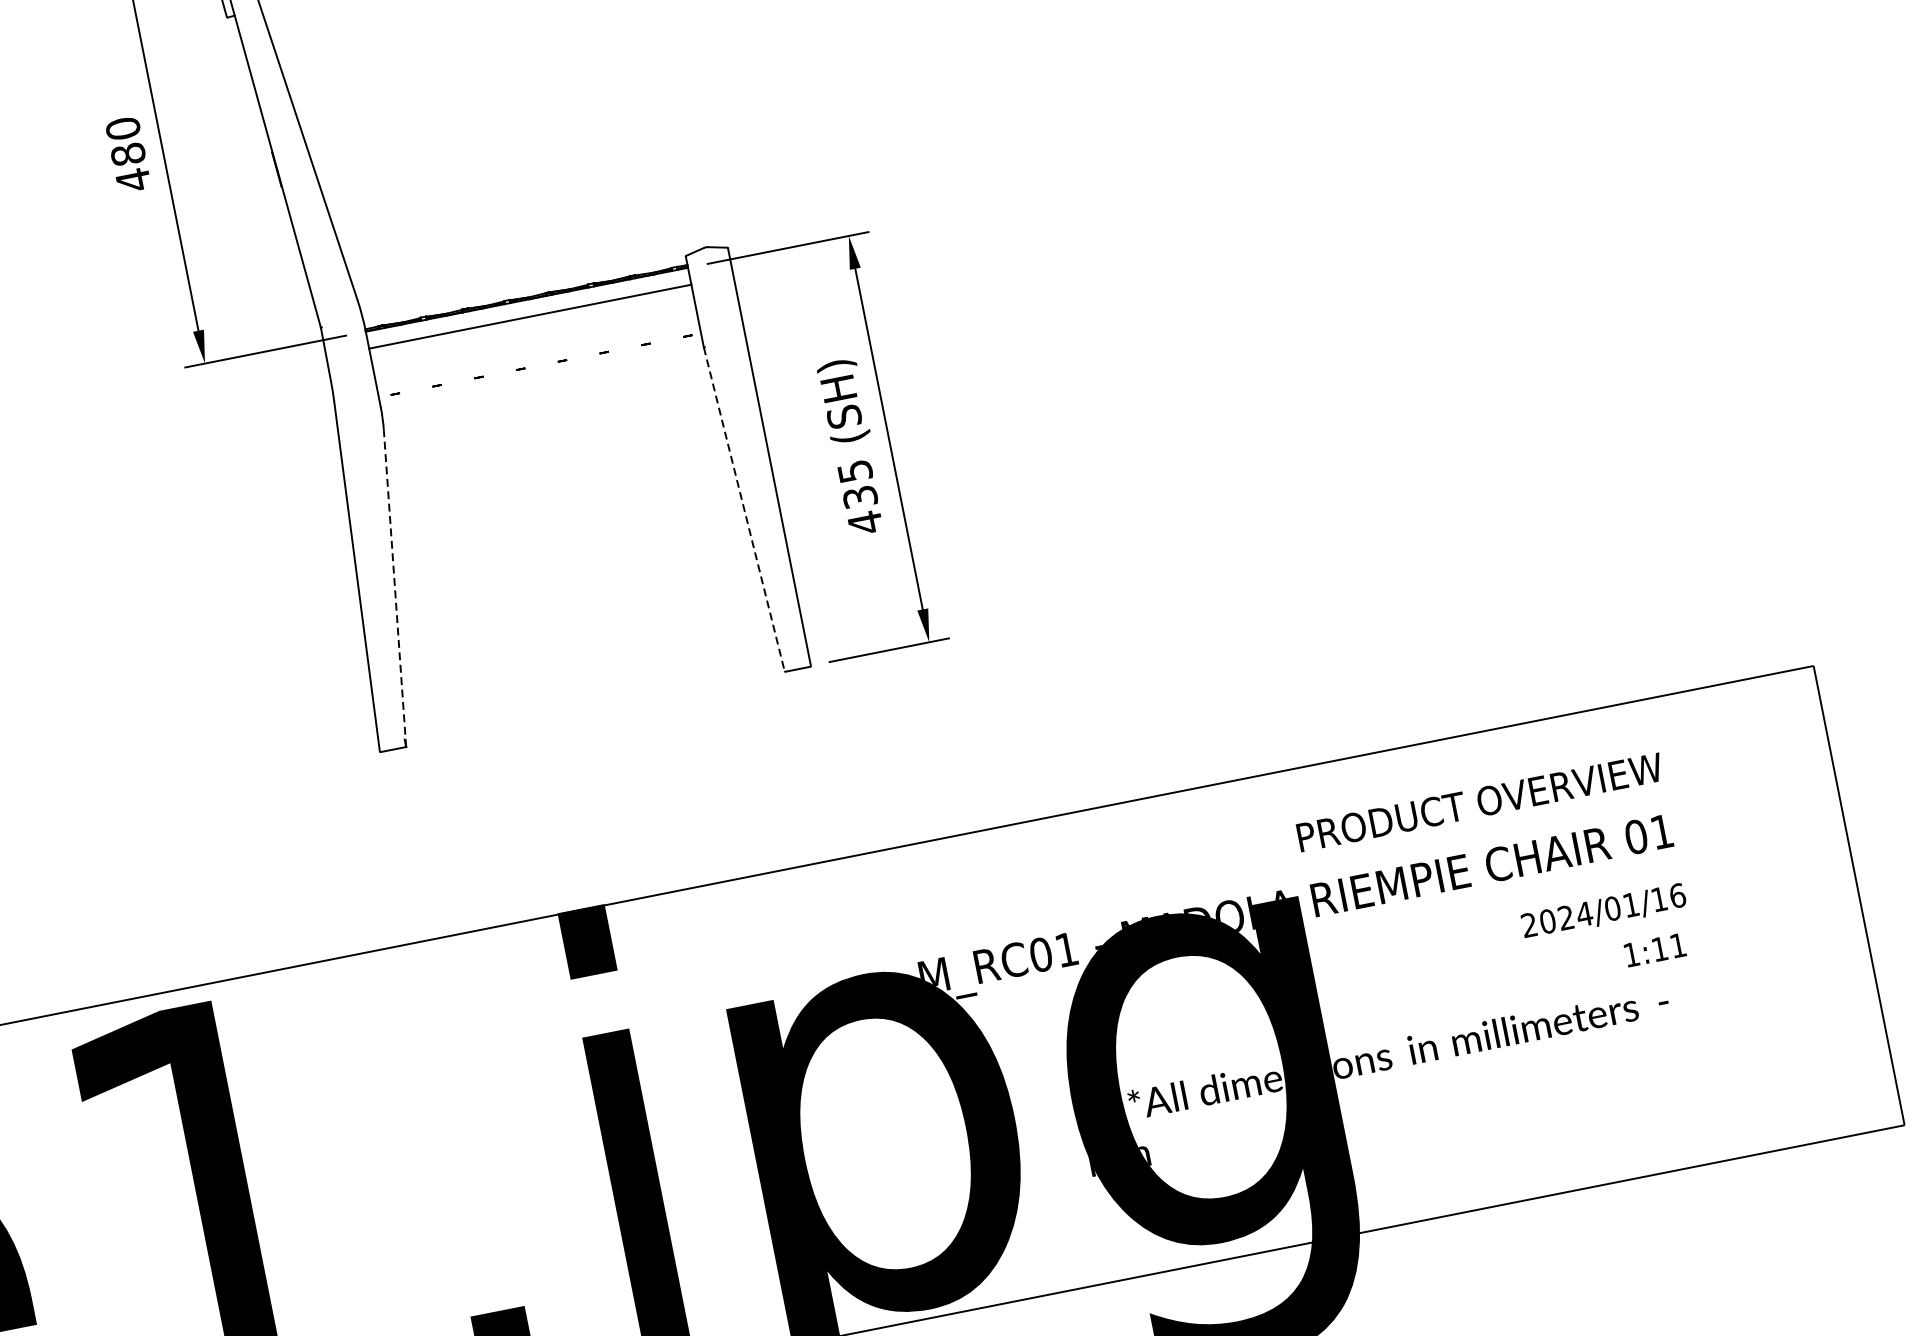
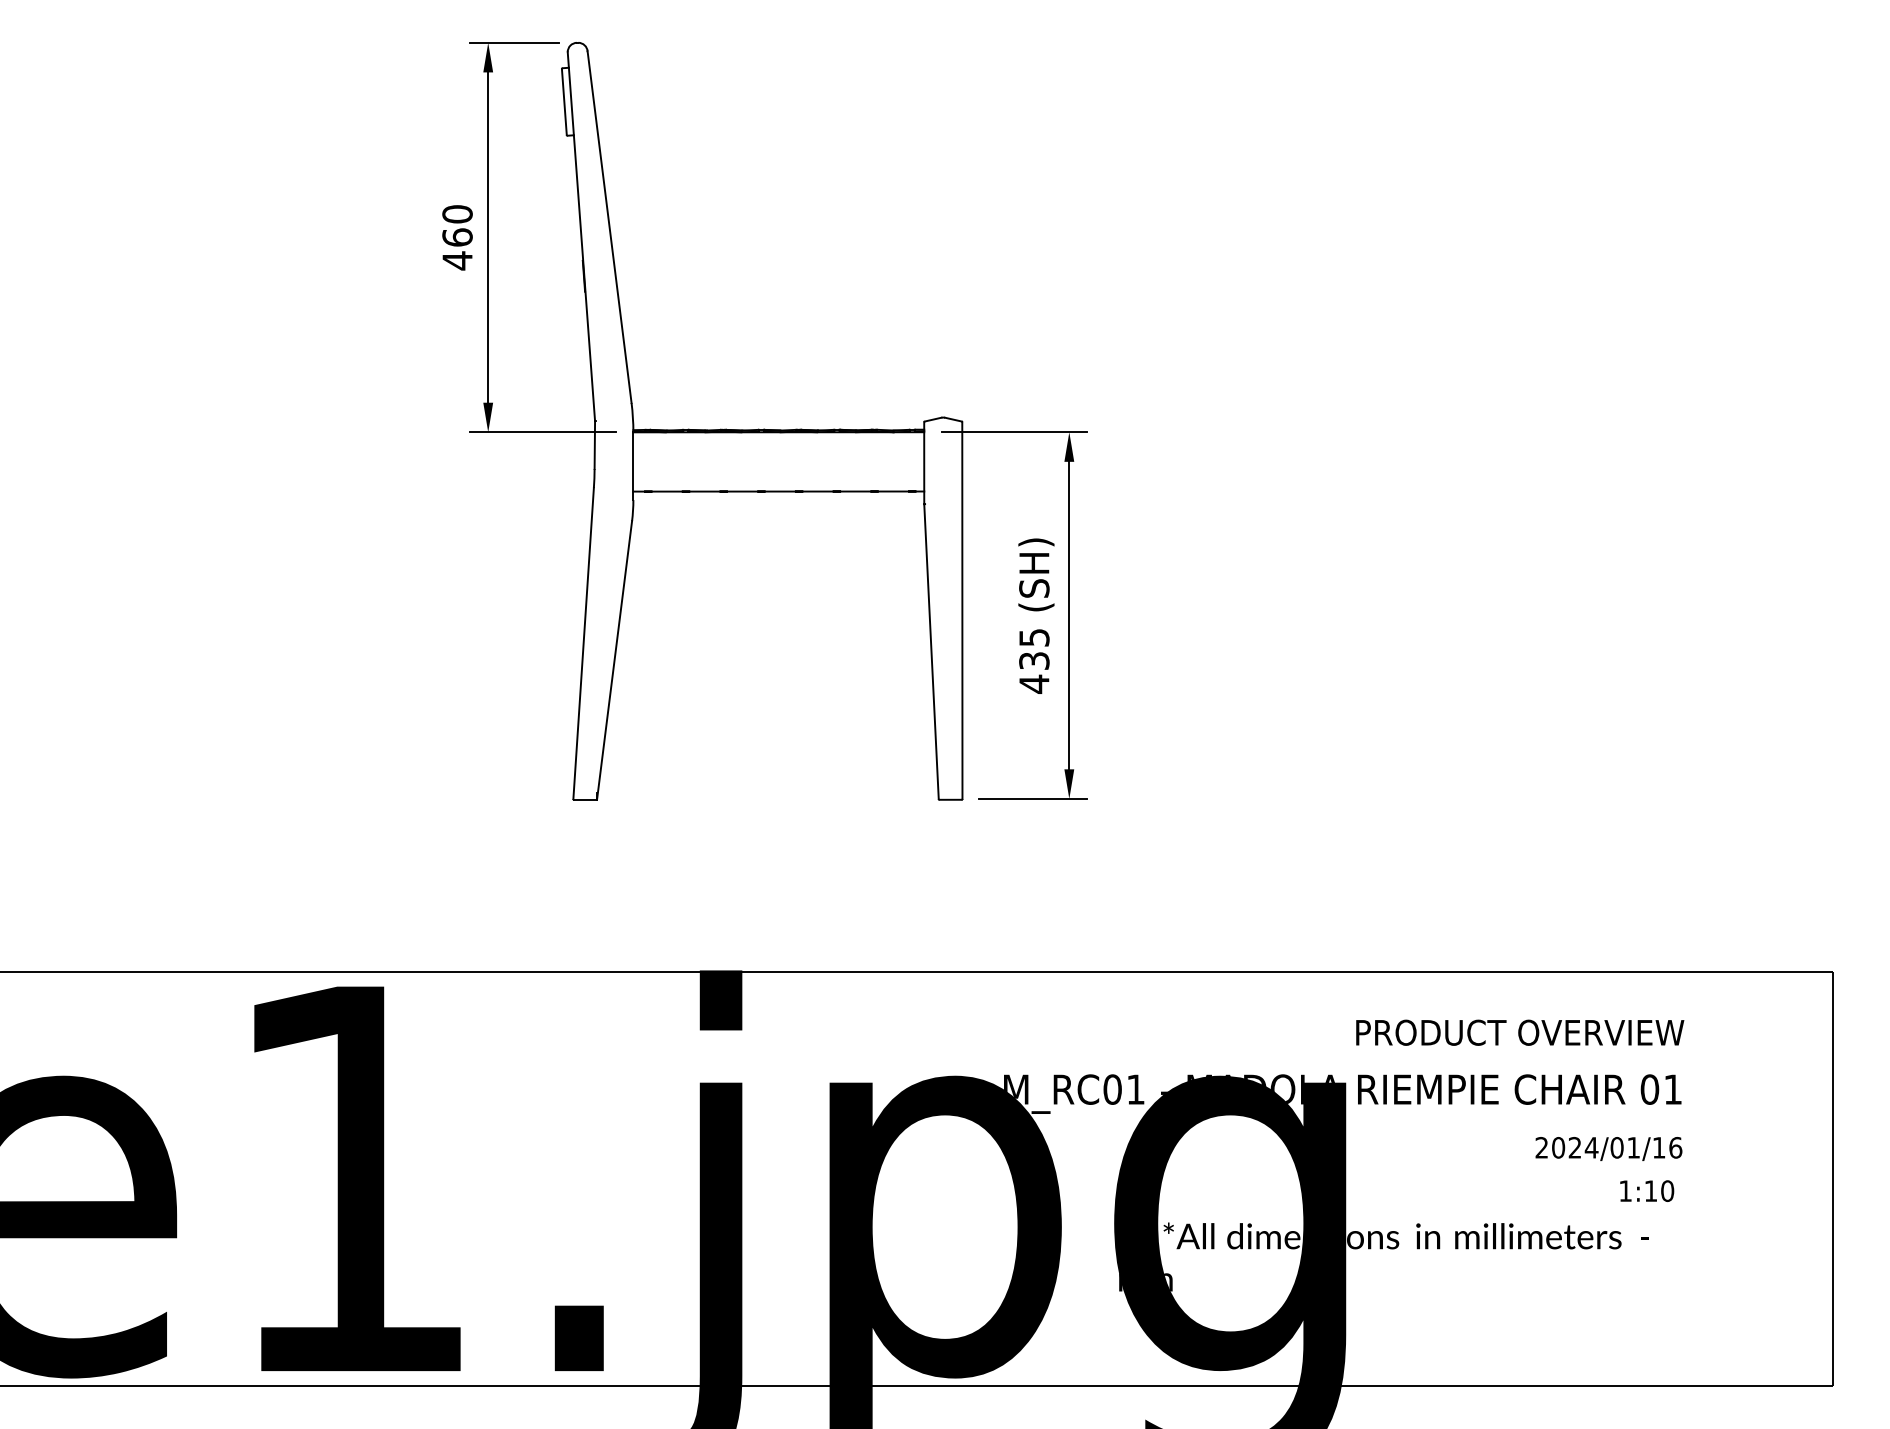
text: (128, 154) -> (457, 237), 480 -> 460
line: (529, 316) -> (778, 491), moved
line: (744, 509) -> (931, 651), dashed -> solid
line: (394, 588) -> (614, 660), dashed -> solid
text: (1678, 945) -> (1667, 1191), 1:11 -> 1:10

